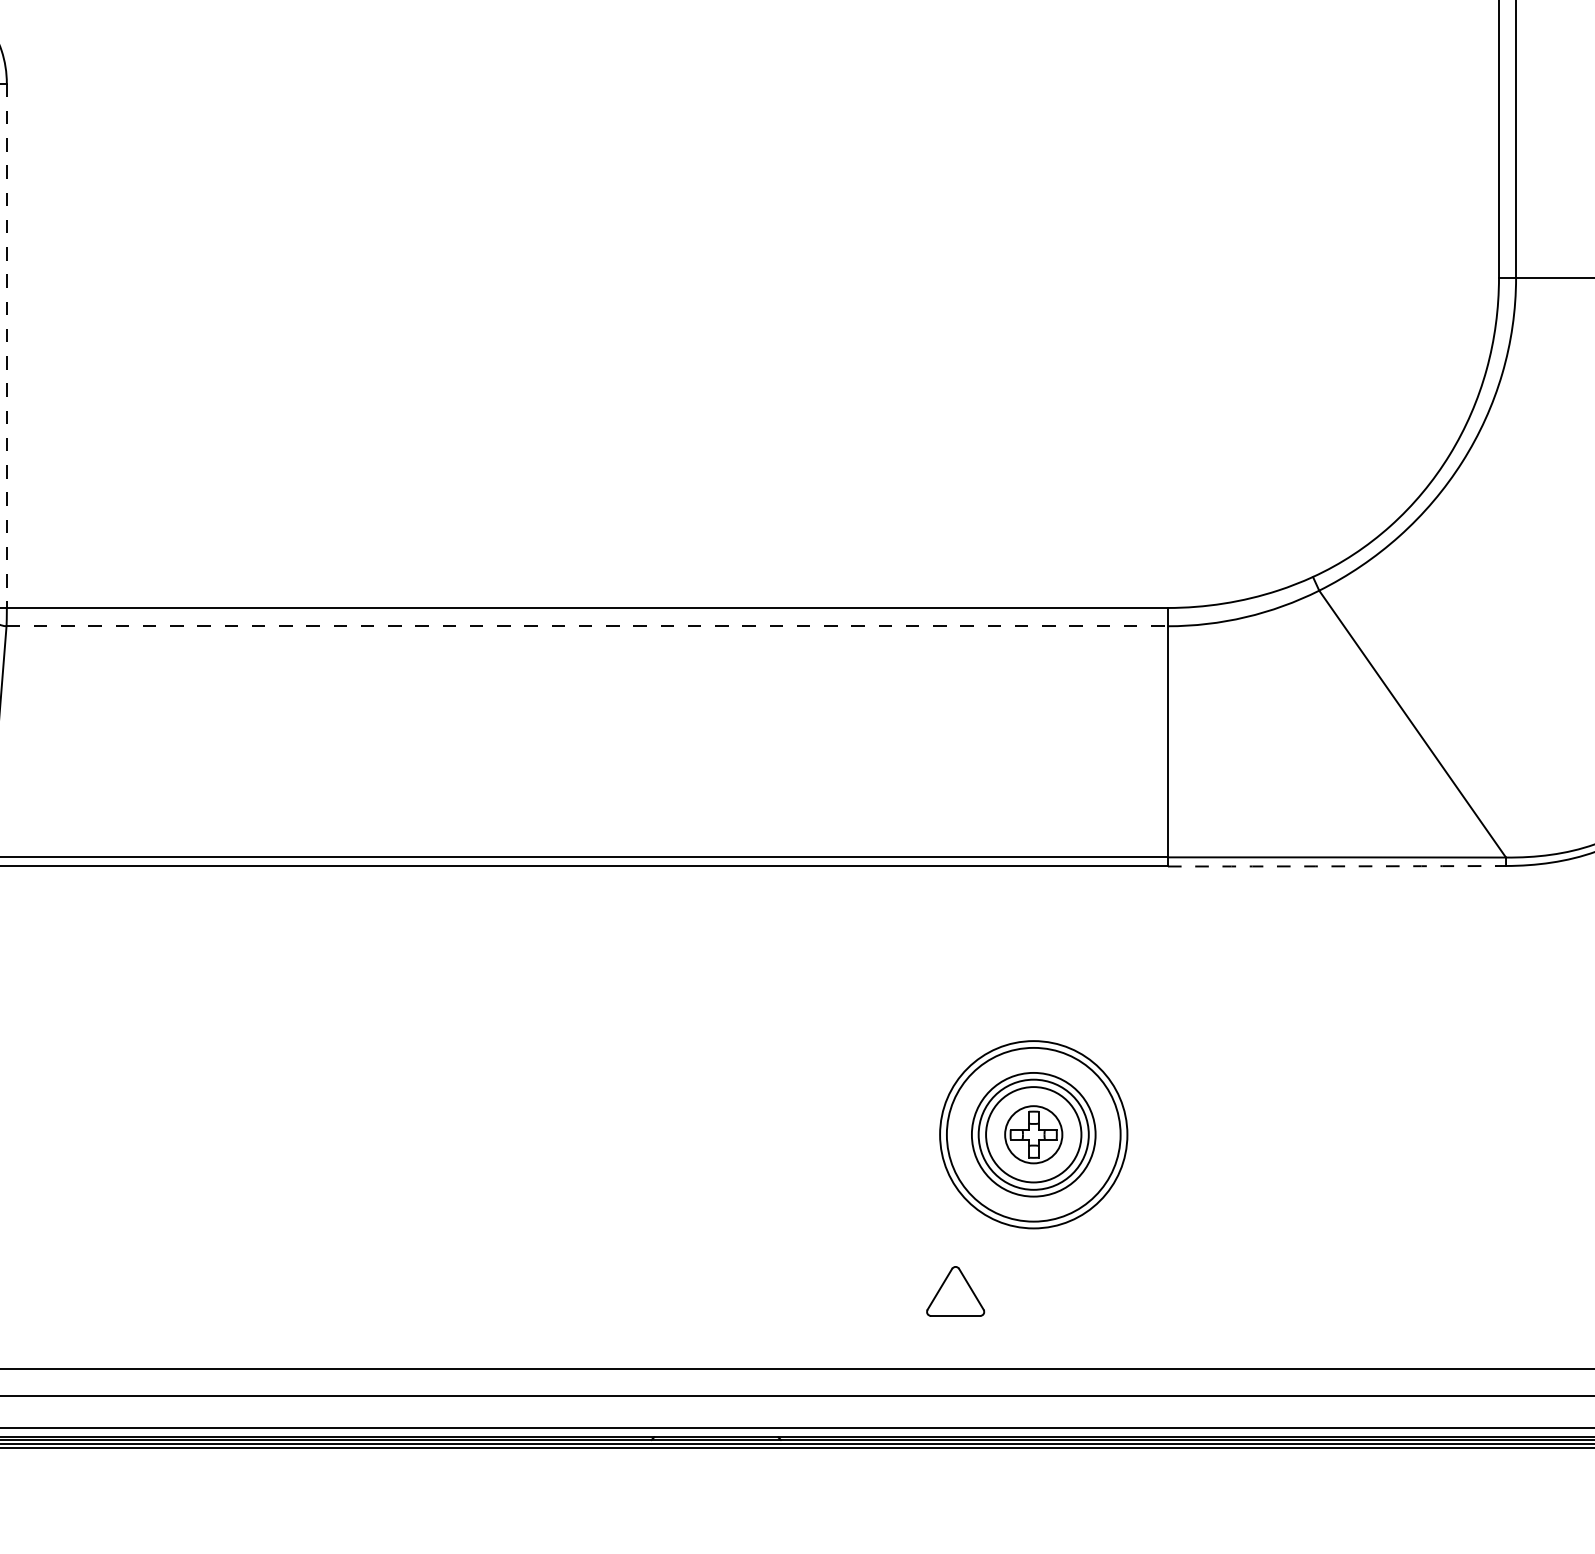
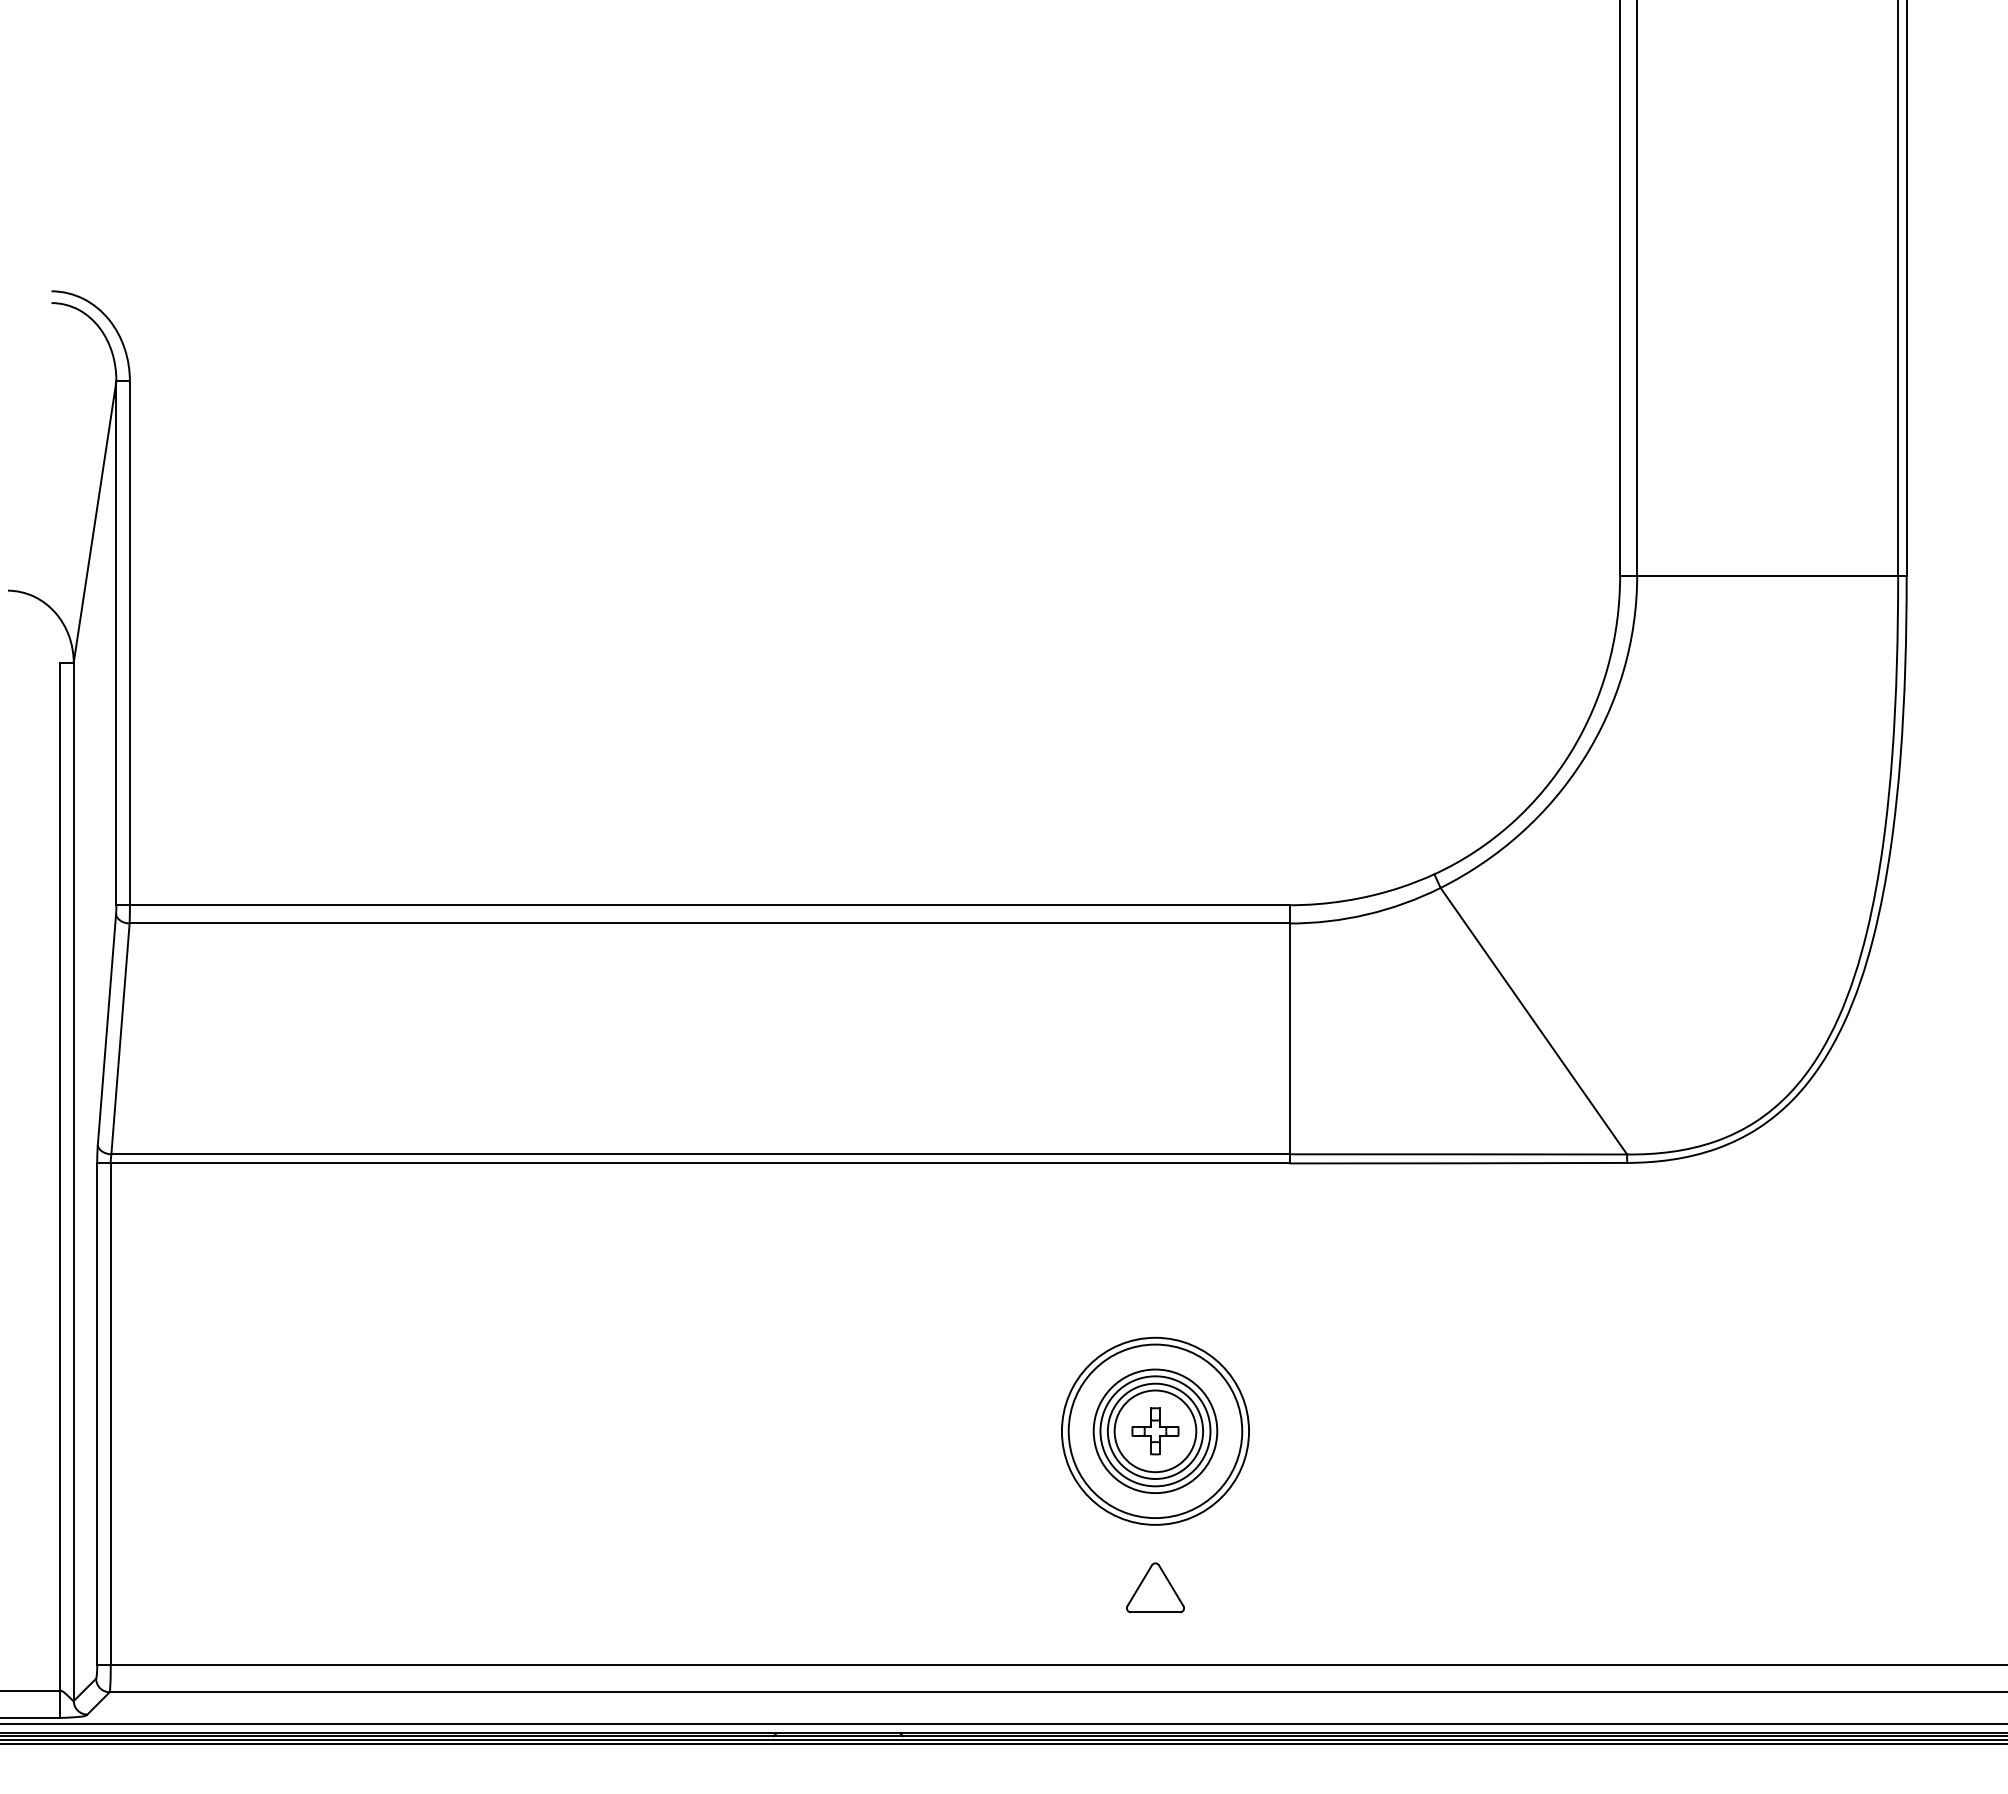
line: (6, 345) -> (129, 643), dashed -> solid
line: (587, 626) -> (709, 923), dashed -> solid
arc: (1337, 866) -> (1458, 1163), dashed -> solid
circle: (1033, 1134) -> (1155, 1431), size x1.43
part: (955, 1291) -> (1155, 1587), moved

